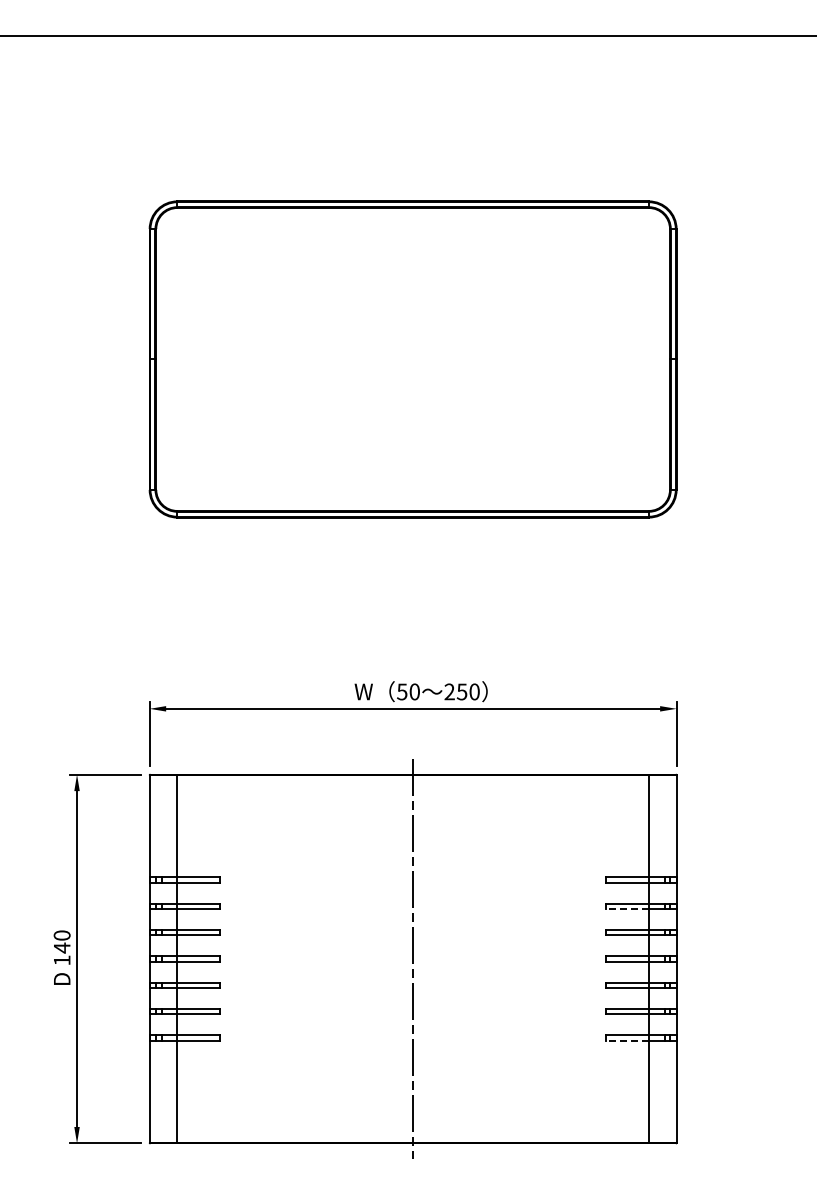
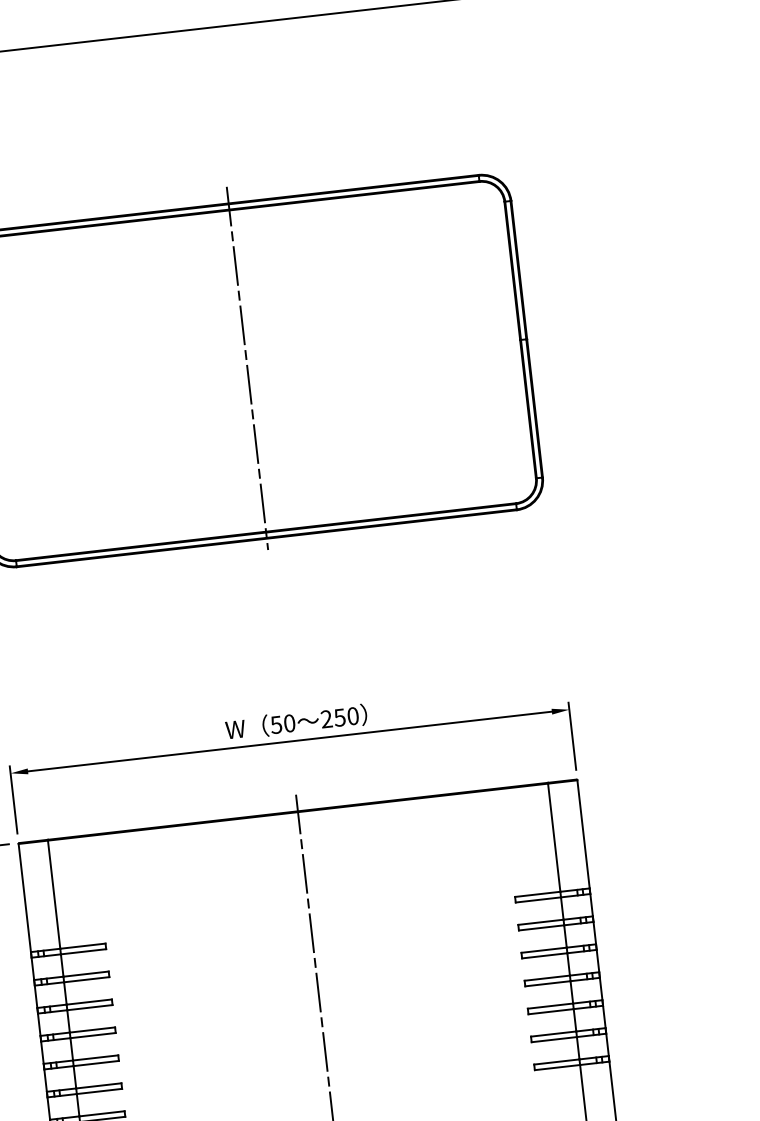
line: (413, 356) -> (247, 367), added
line: (627, 909) -> (541, 928), dashed -> solid
line: (627, 1040) -> (557, 1067), dashed -> solid

